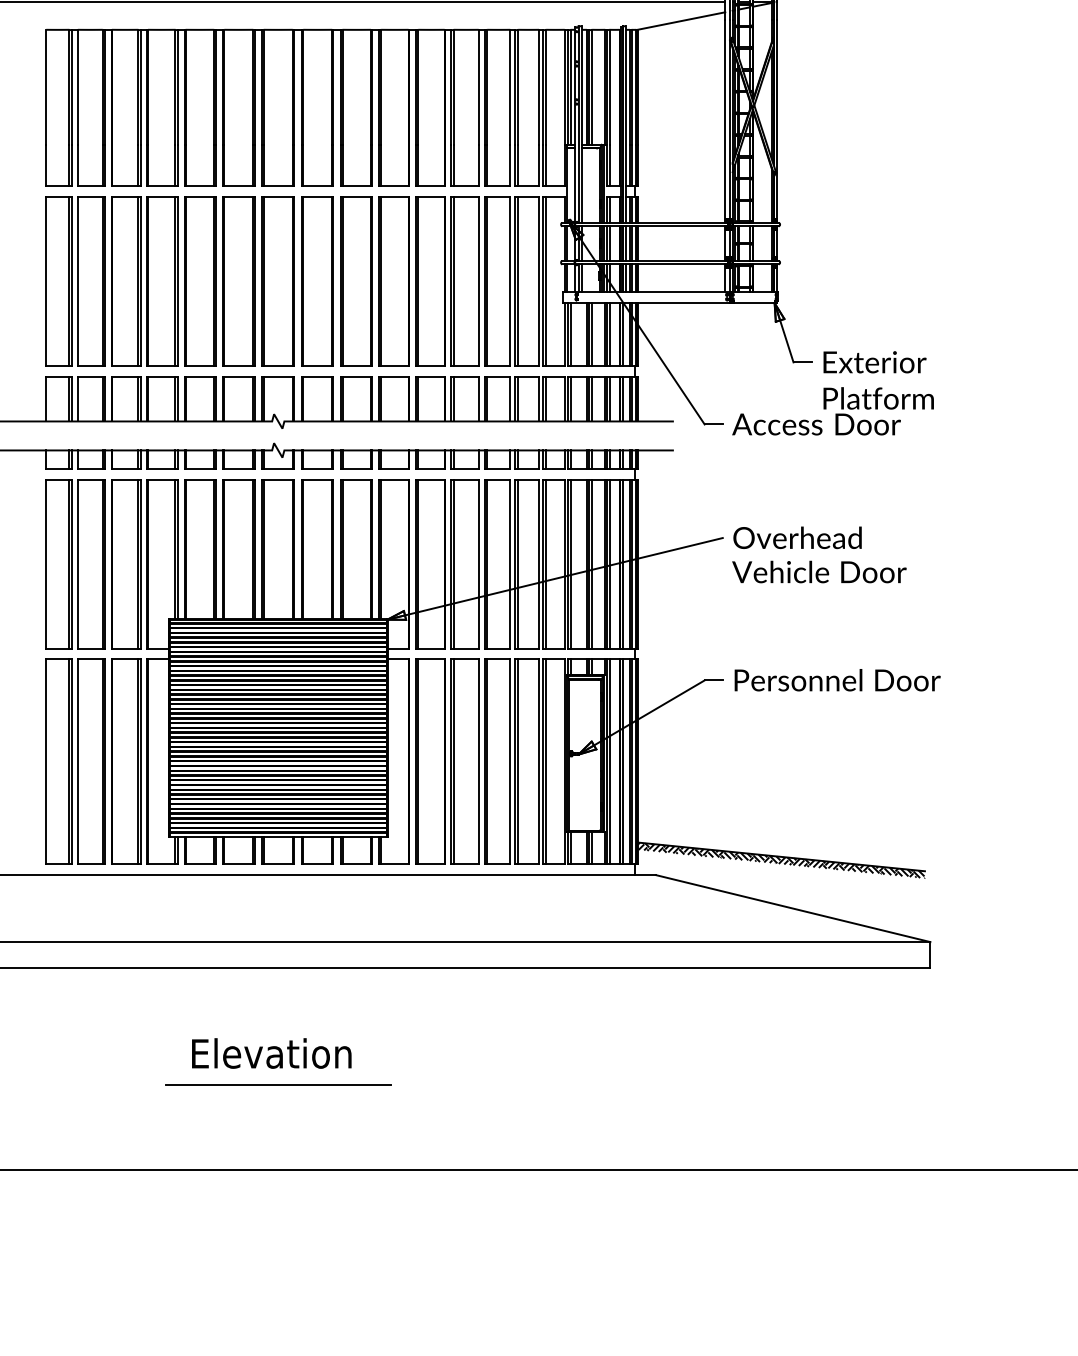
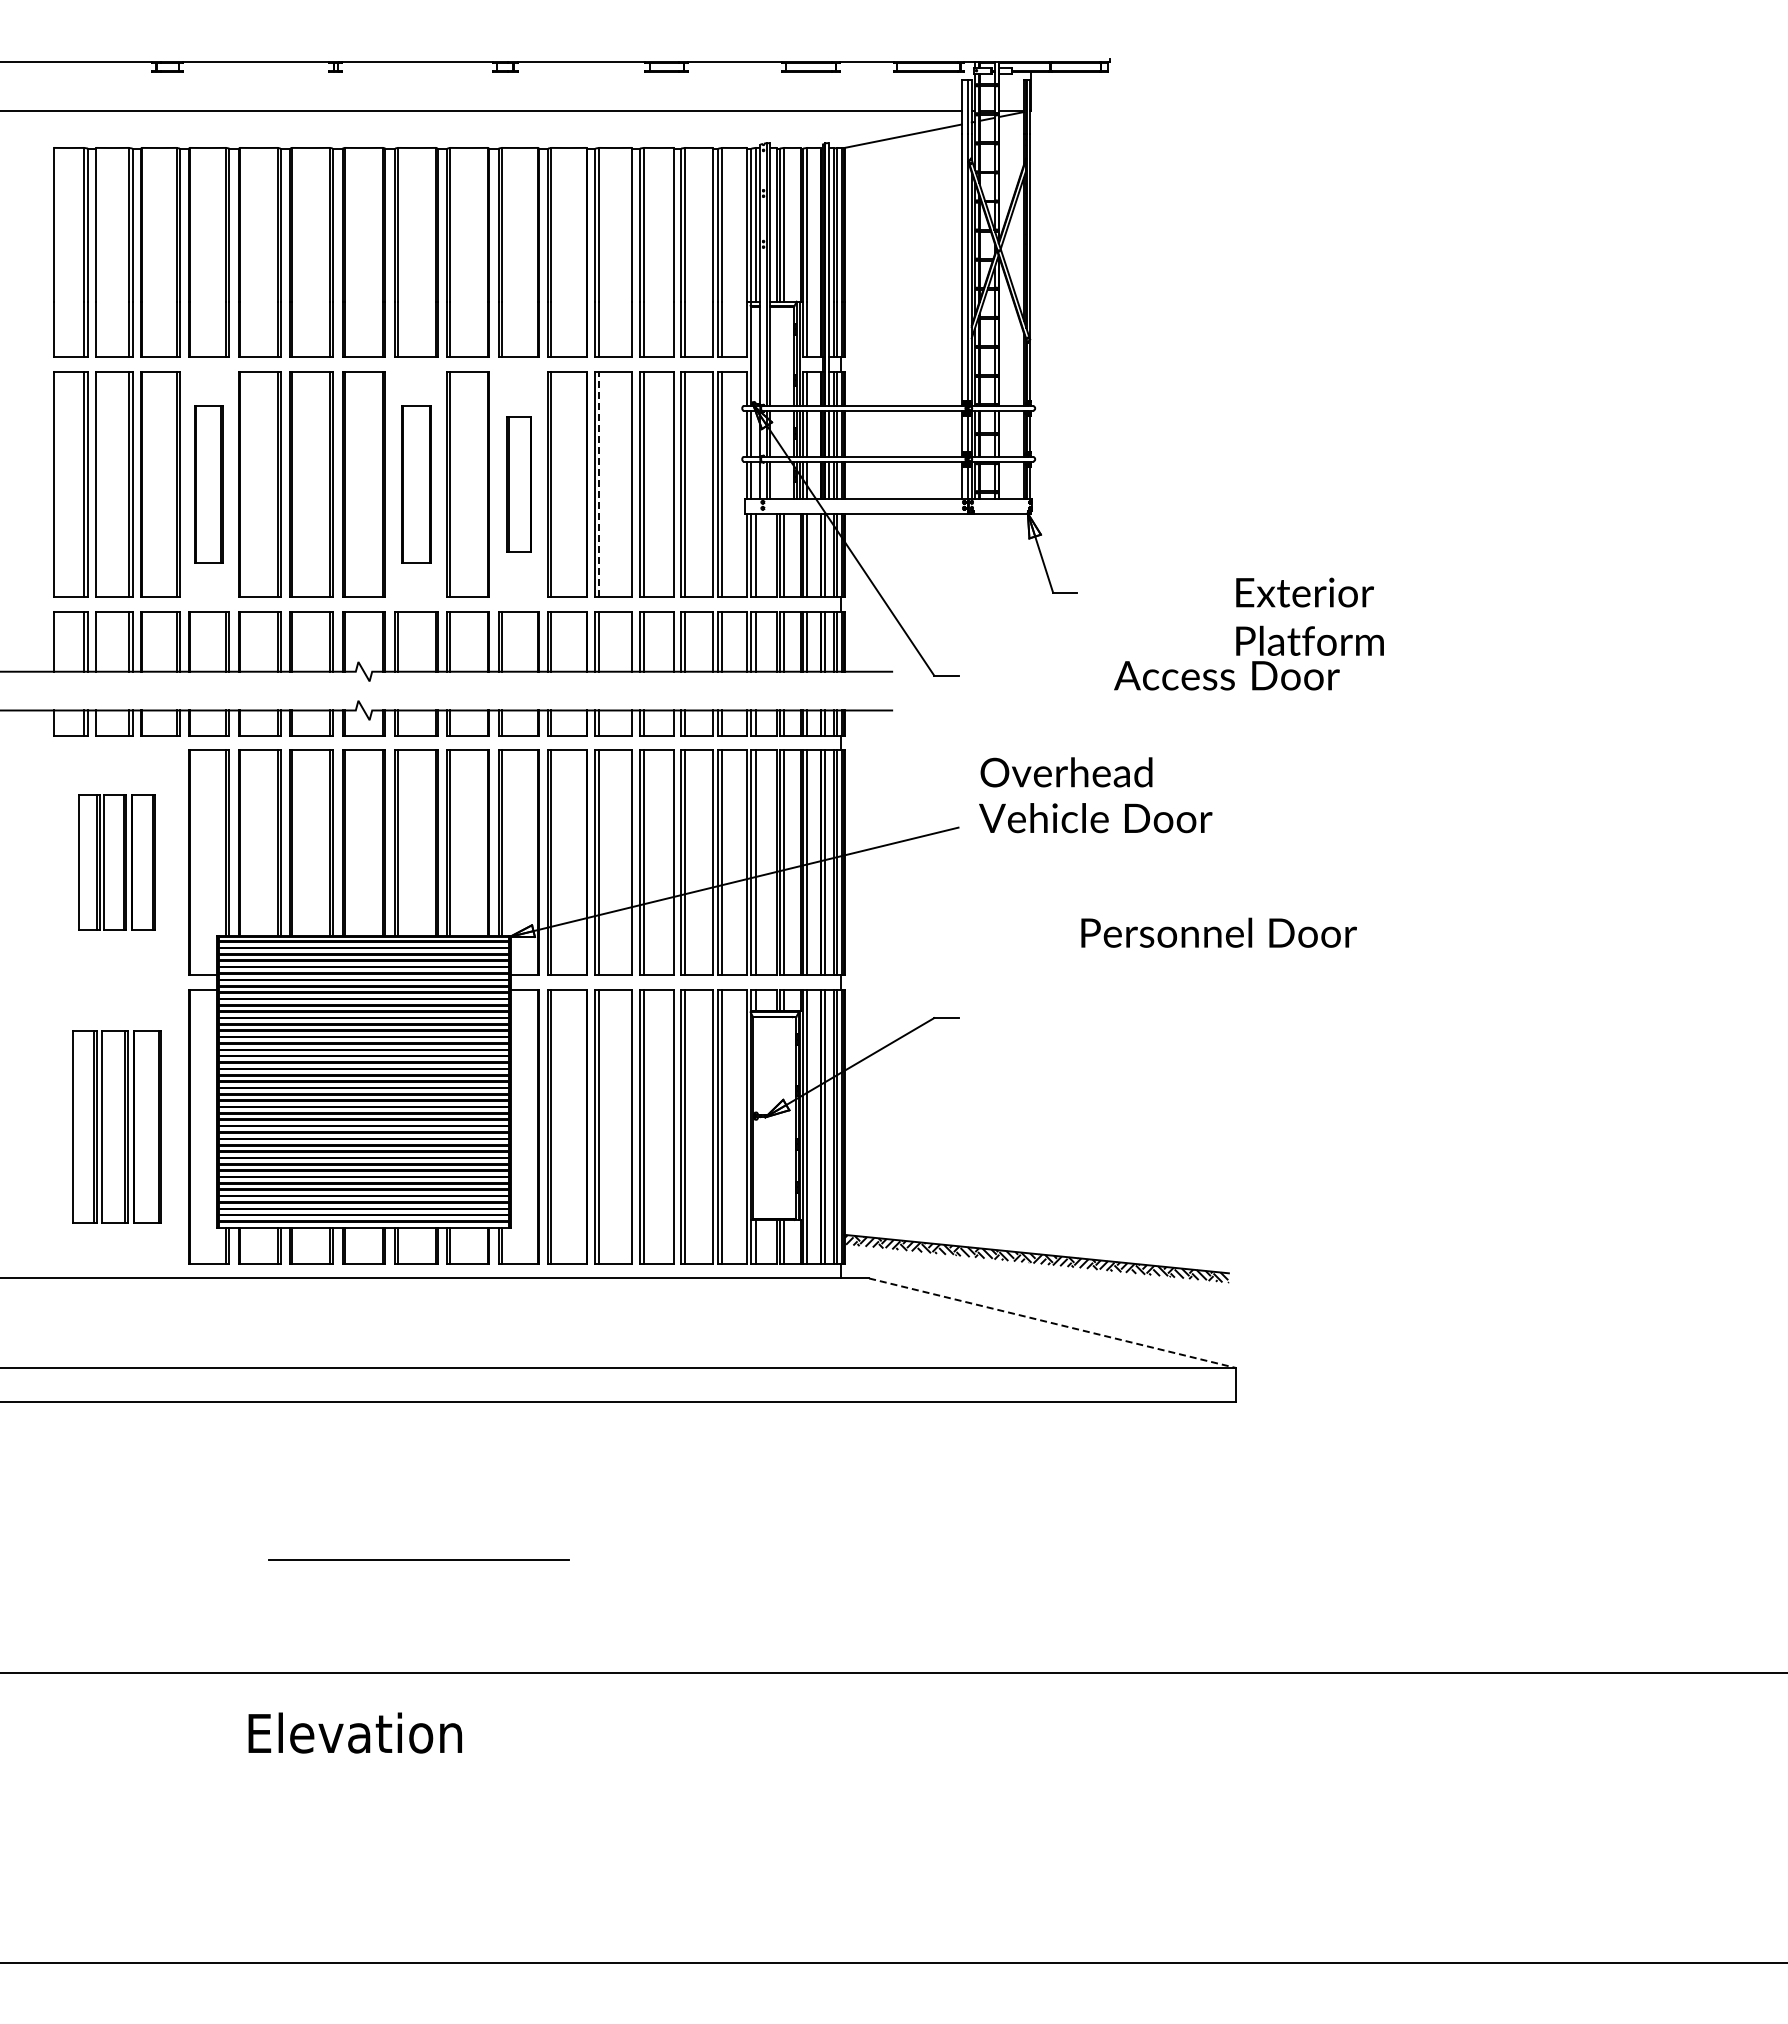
part: (162, 281) -> (208, 484), size x0.7
part: (317, 281) -> (416, 484), size x0.7
part: (393, 281) -> (518, 484), size x0.6
line: (454, 281) -> (599, 484), solid -> dashed
text: (832, 392) -> (1248, 633), moved
text: (819, 555) -> (1095, 795), moved
part: (93, 564) -> (116, 862), size x0.6
text: (837, 679) -> (1218, 932), moved
part: (93, 761) -> (116, 1126), size x0.7
line: (793, 908) -> (1052, 1323), solid -> dashed
text: (271, 1053) -> (354, 1732), moved
line: (277, 1085) -> (418, 1559), moved

